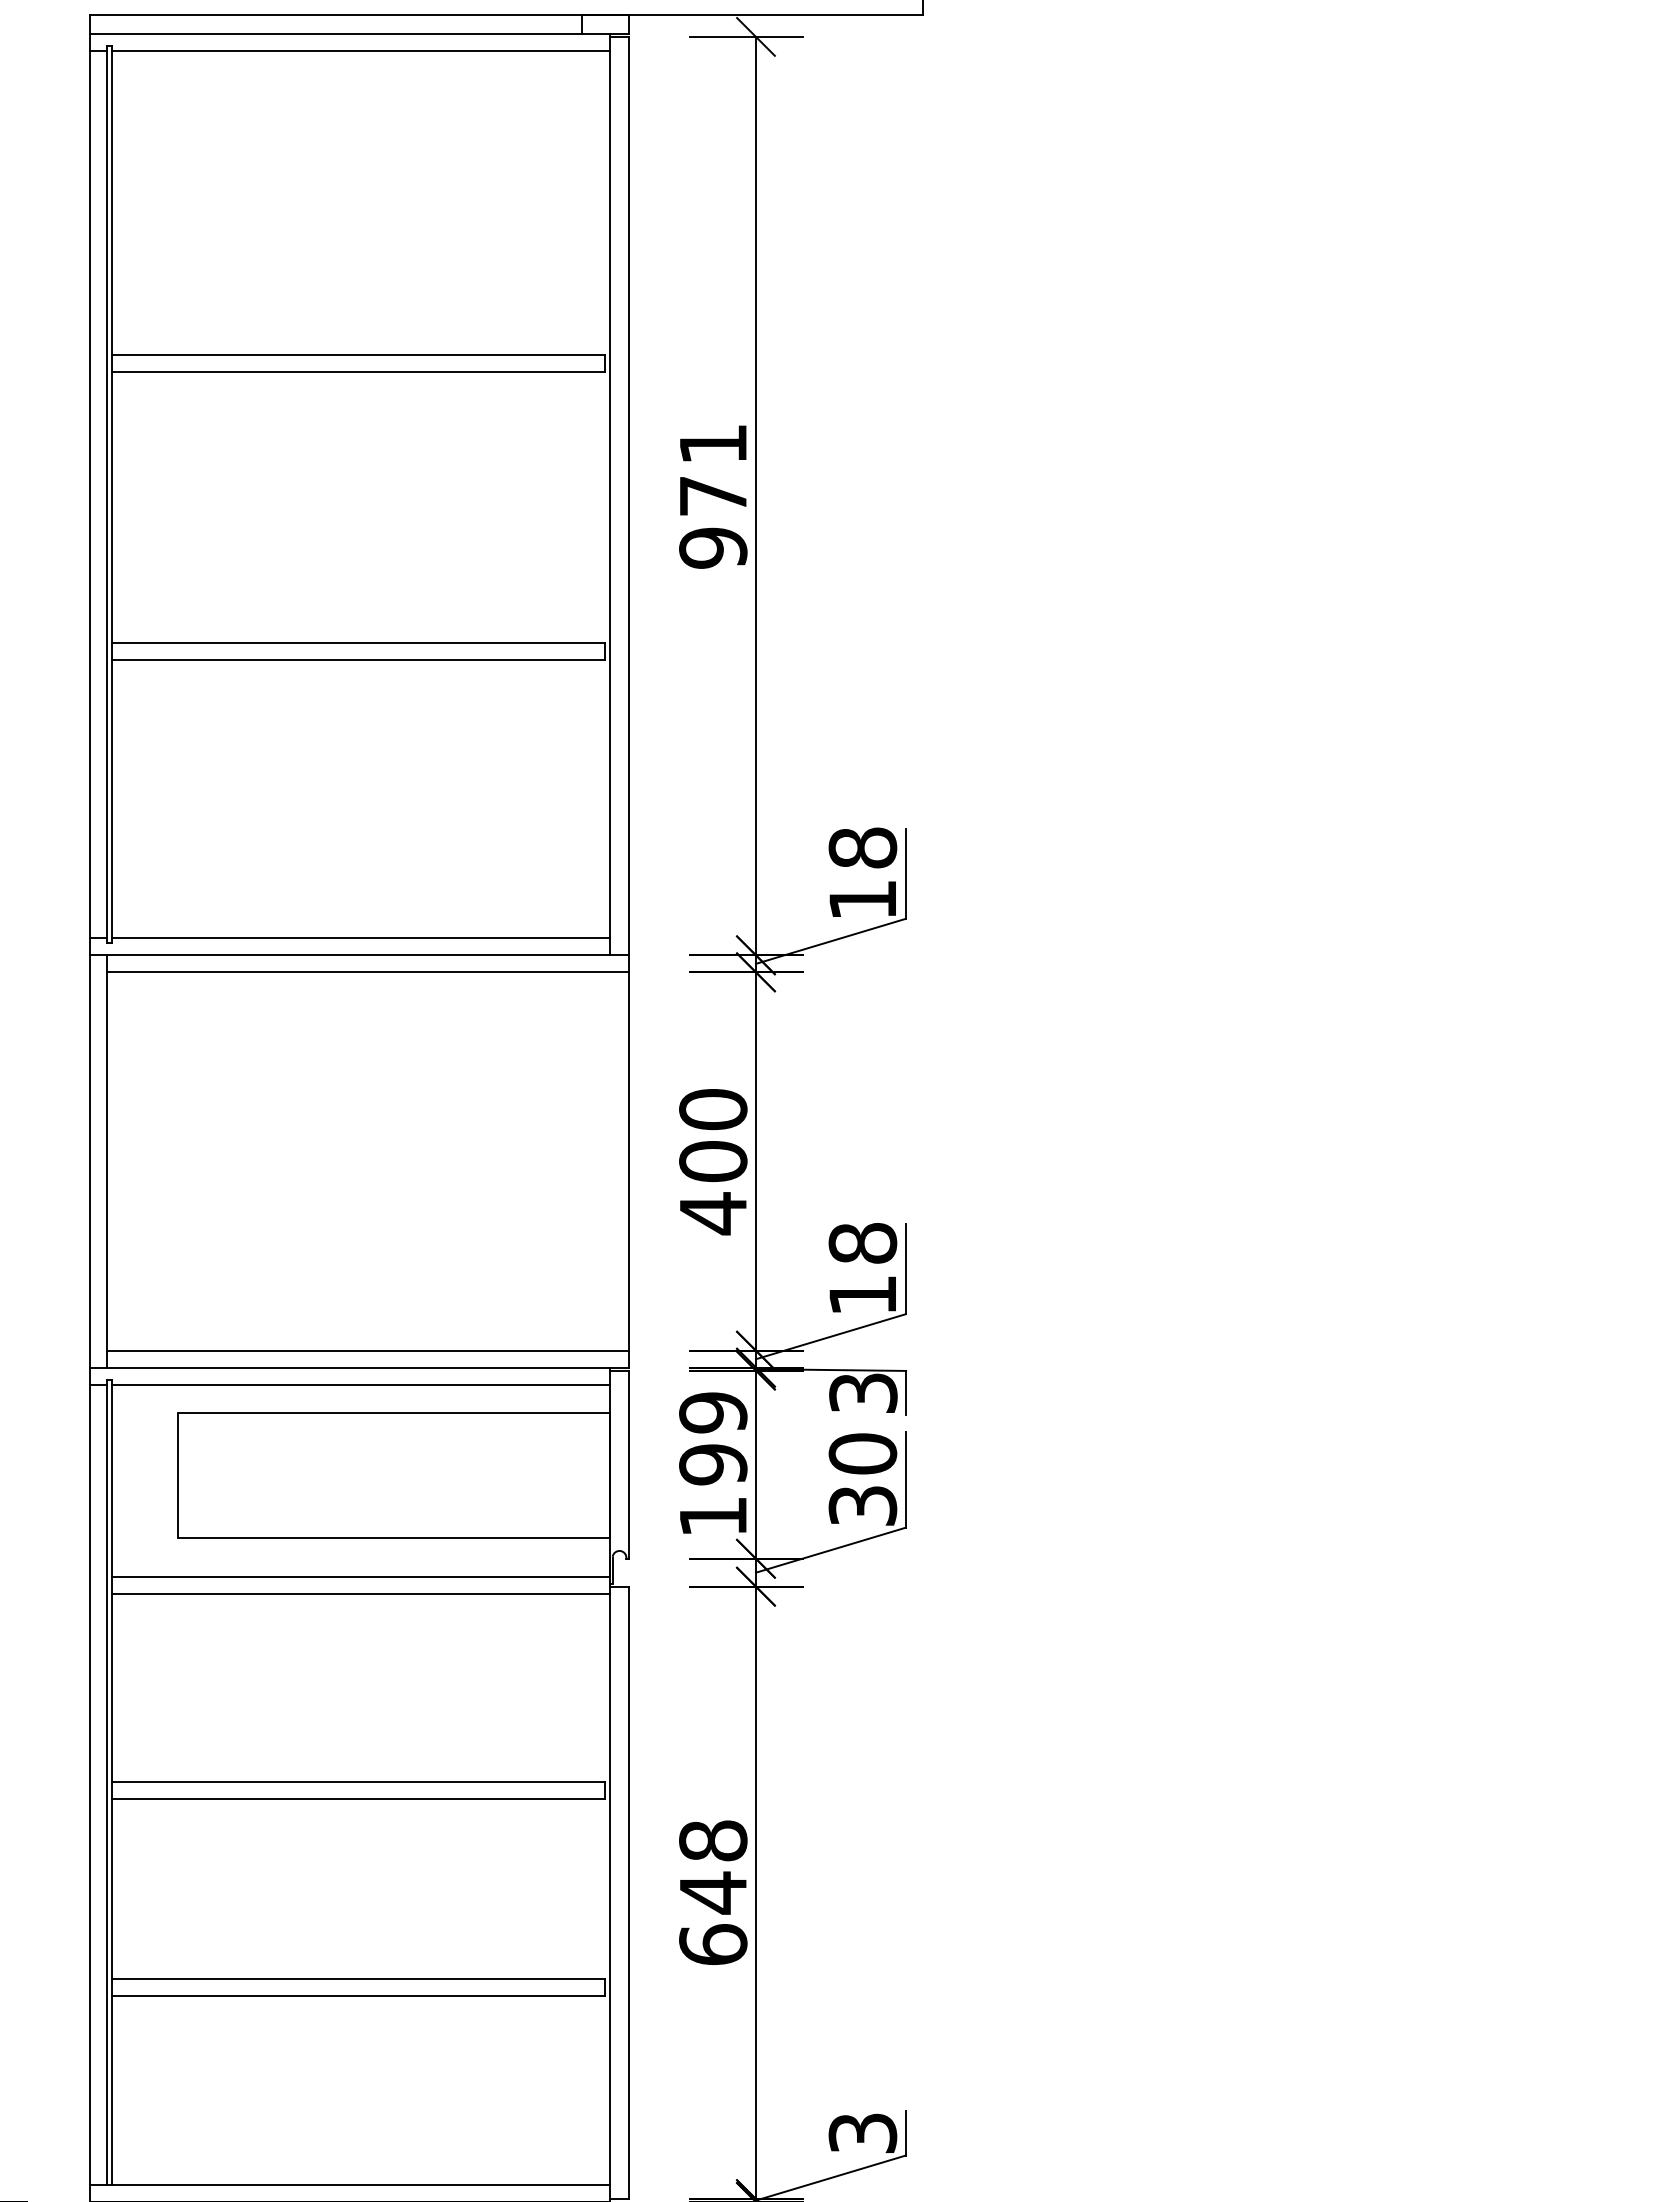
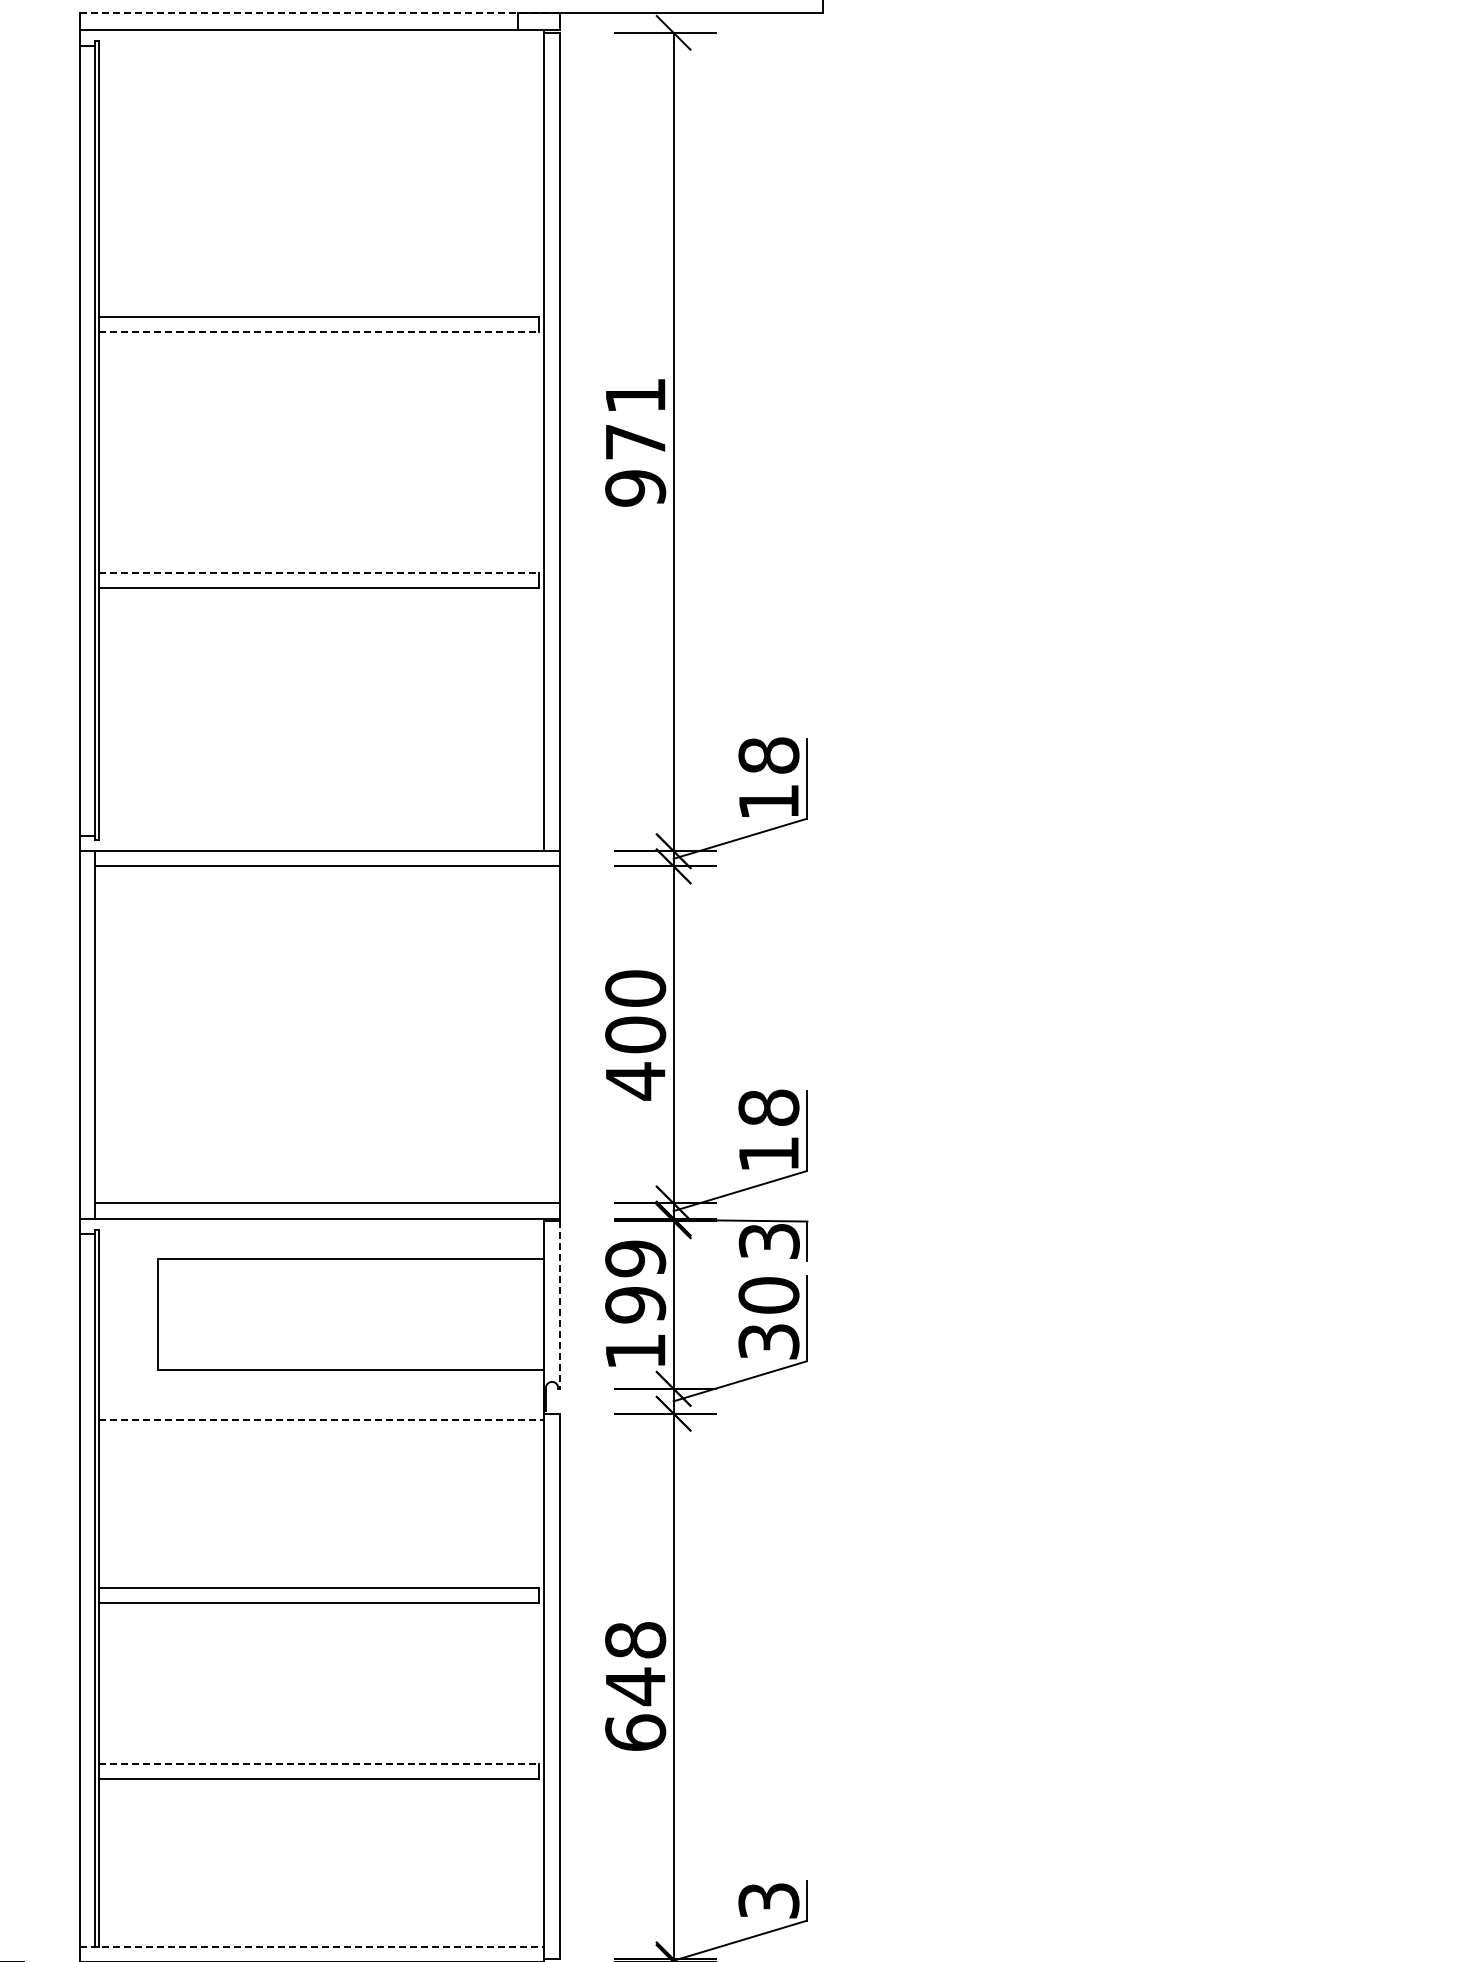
line: (359, 15) -> (320, 13), solid -> dashed
line: (360, 51) -> (321, 45), removed
line: (358, 372) -> (319, 331), solid -> dashed
line: (358, 642) -> (319, 572), solid -> dashed
line: (360, 938) -> (321, 836), removed
line: (360, 1384) -> (321, 1233), removed
line: (628, 1465) -> (560, 1305), solid -> dashed
line: (360, 1576) -> (321, 1404), removed
line: (361, 1594) -> (322, 1420), solid -> dashed
line: (358, 1979) -> (319, 1763), solid -> dashed
line: (349, 2184) -> (311, 1946), solid -> dashed

